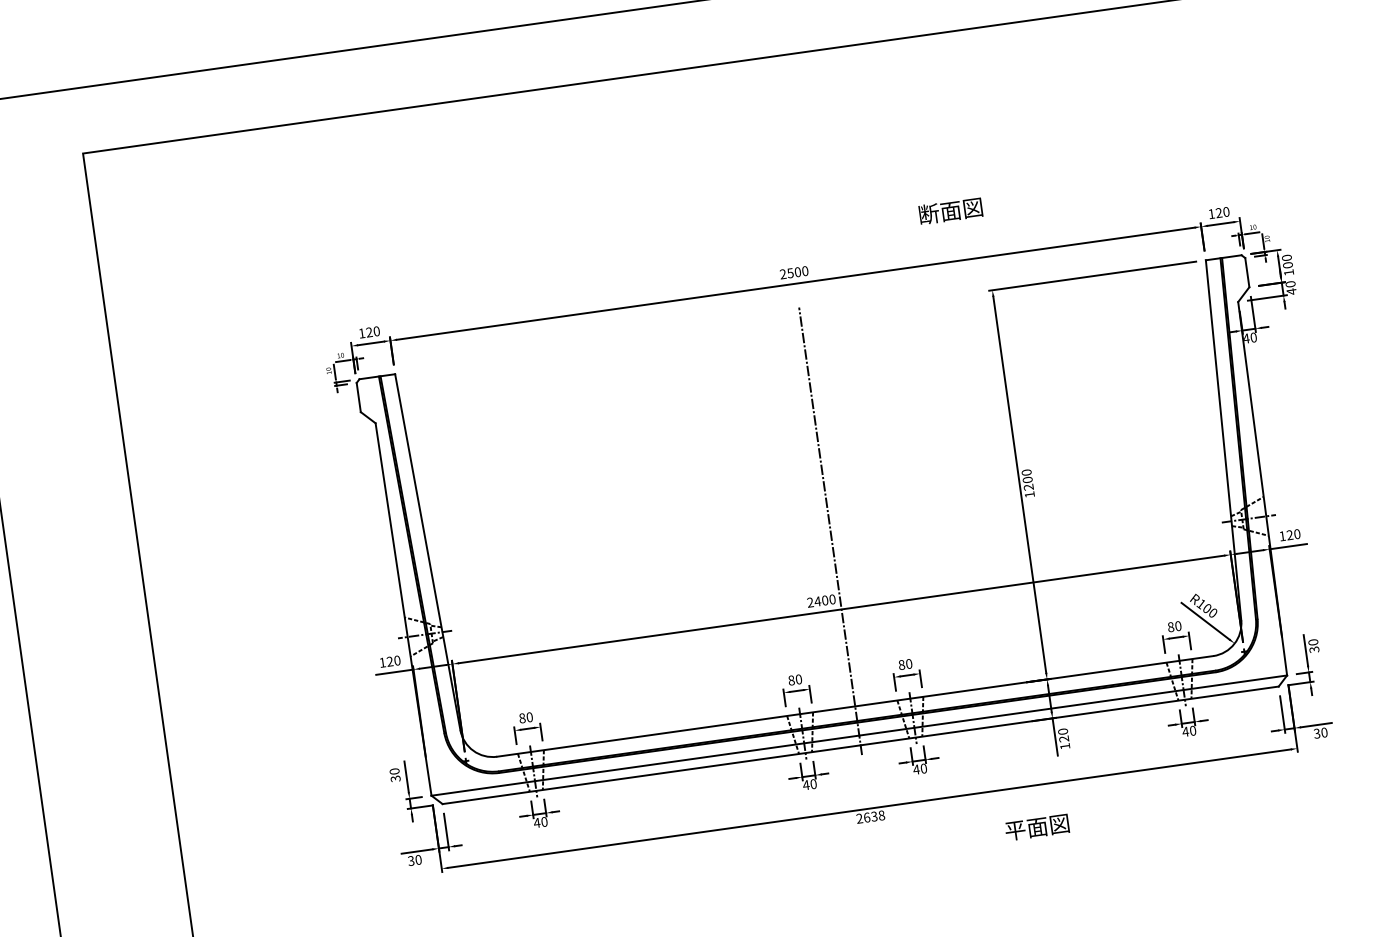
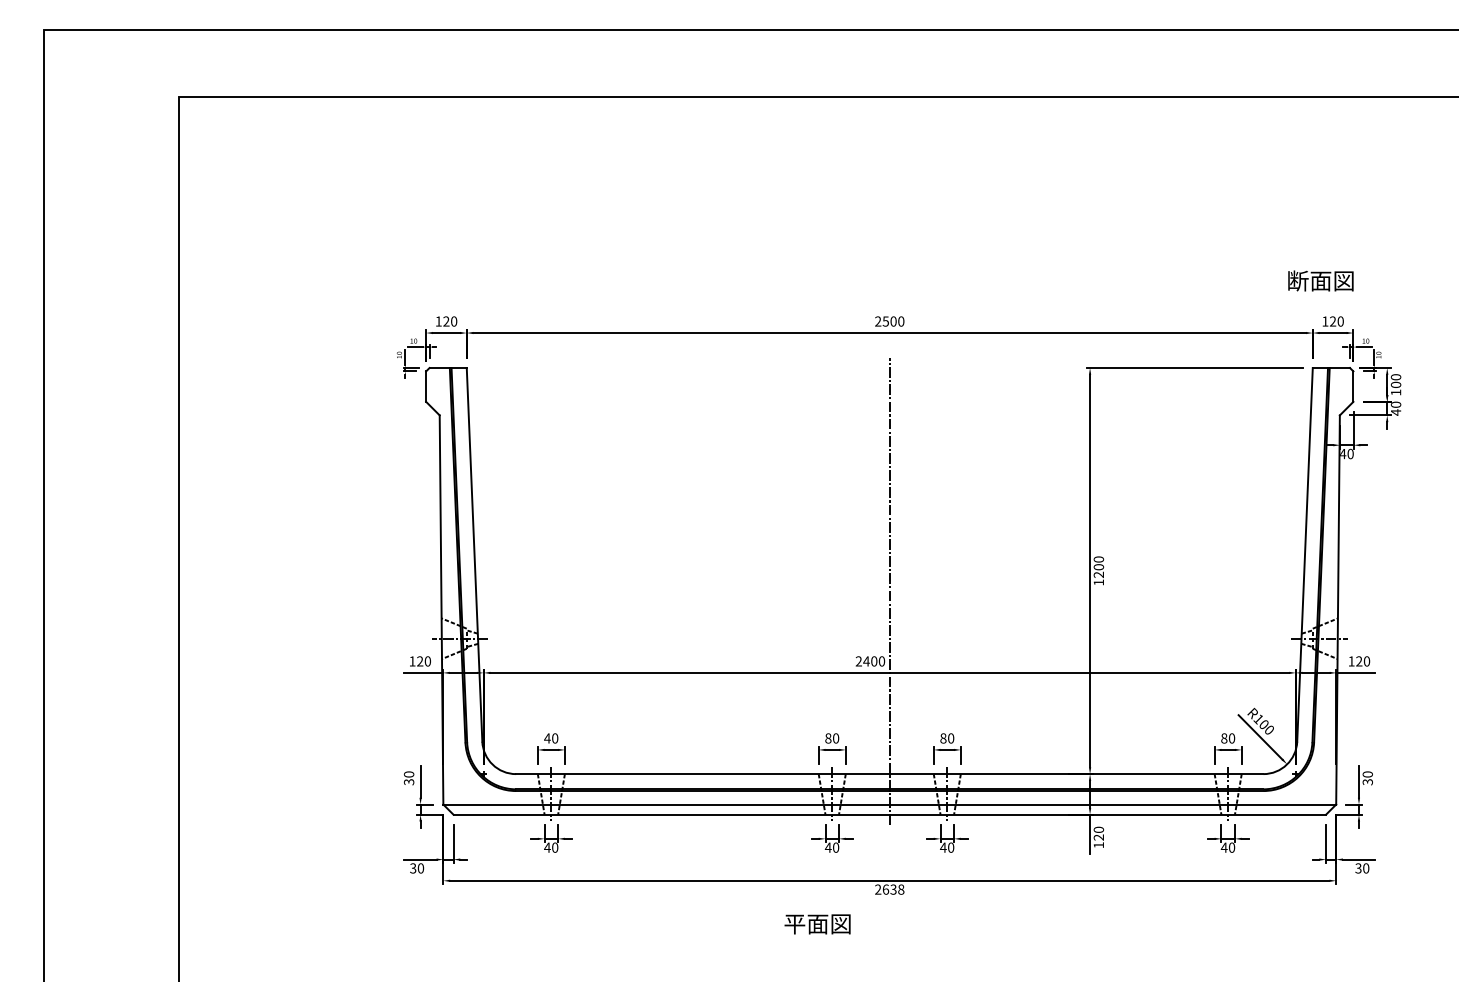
text: (950, 210) -> (1320, 280), moved
text: (522, 718) -> (547, 738), 80 -> 40
text: (1037, 827) -> (817, 924), moved

